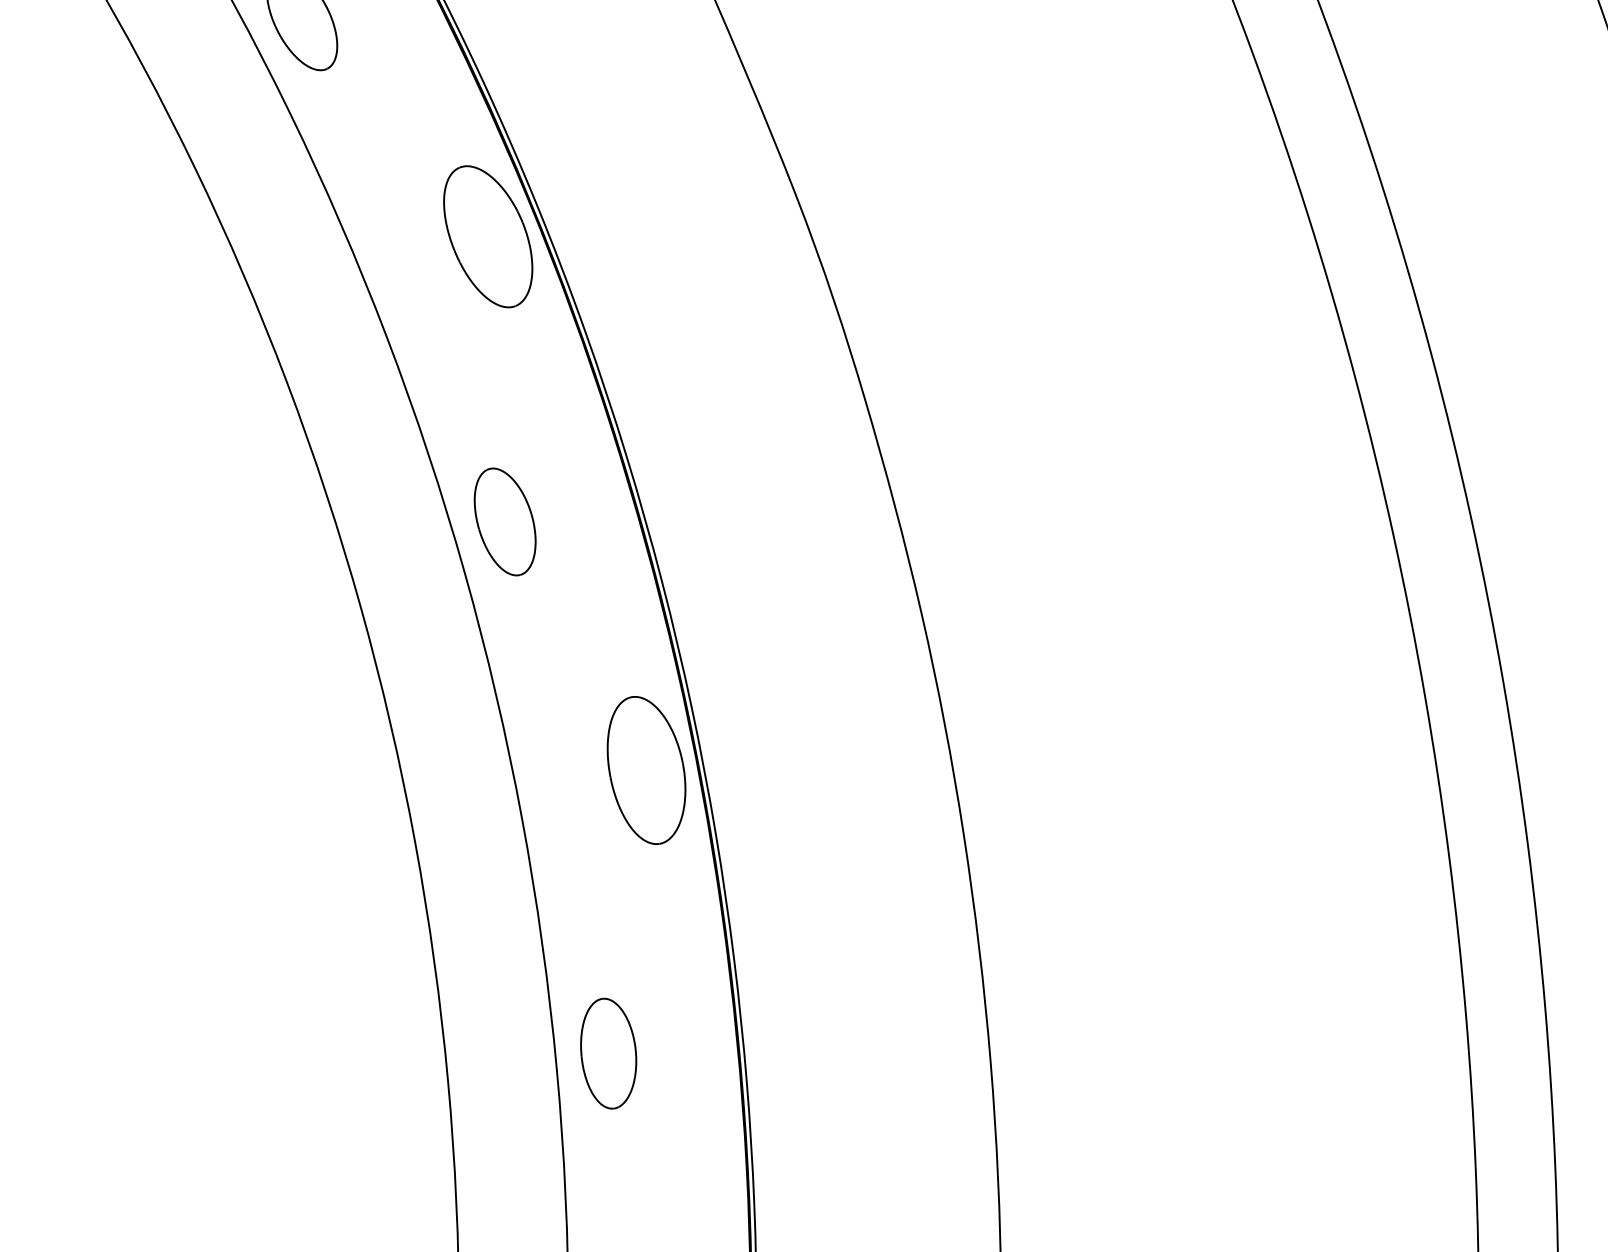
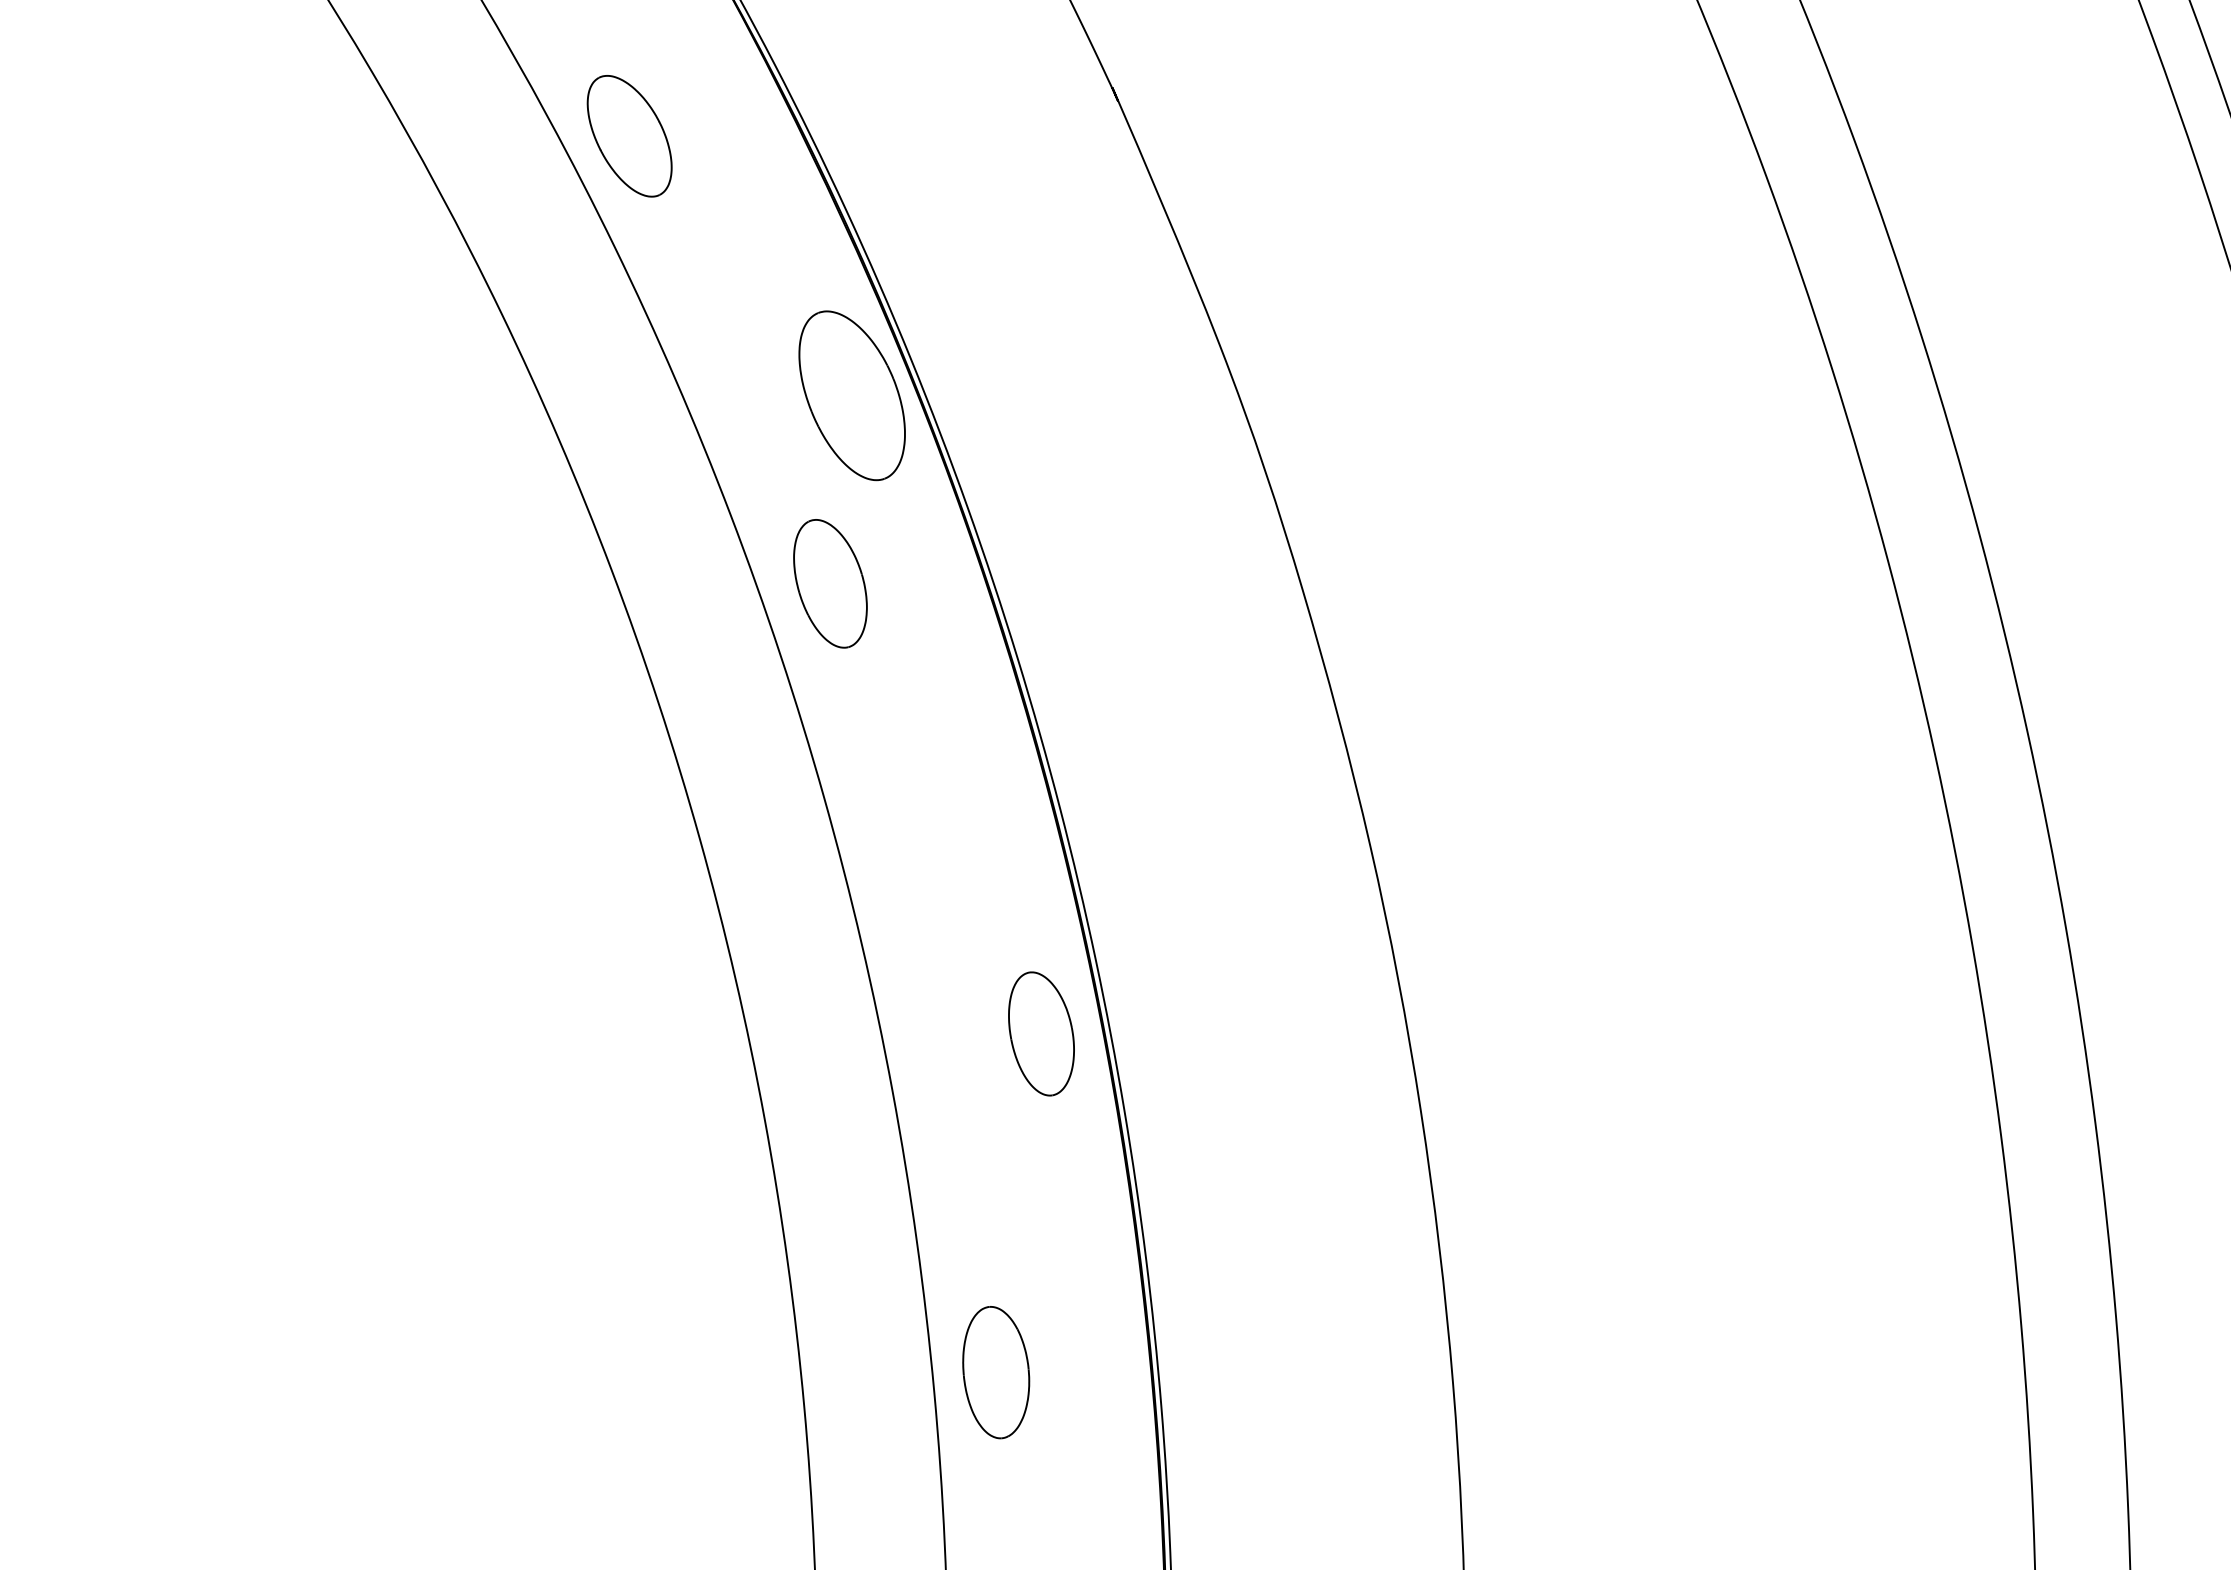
part: (505, 521) -> (830, 583), moved
part: (646, 770) -> (1041, 1033), size x0.7

